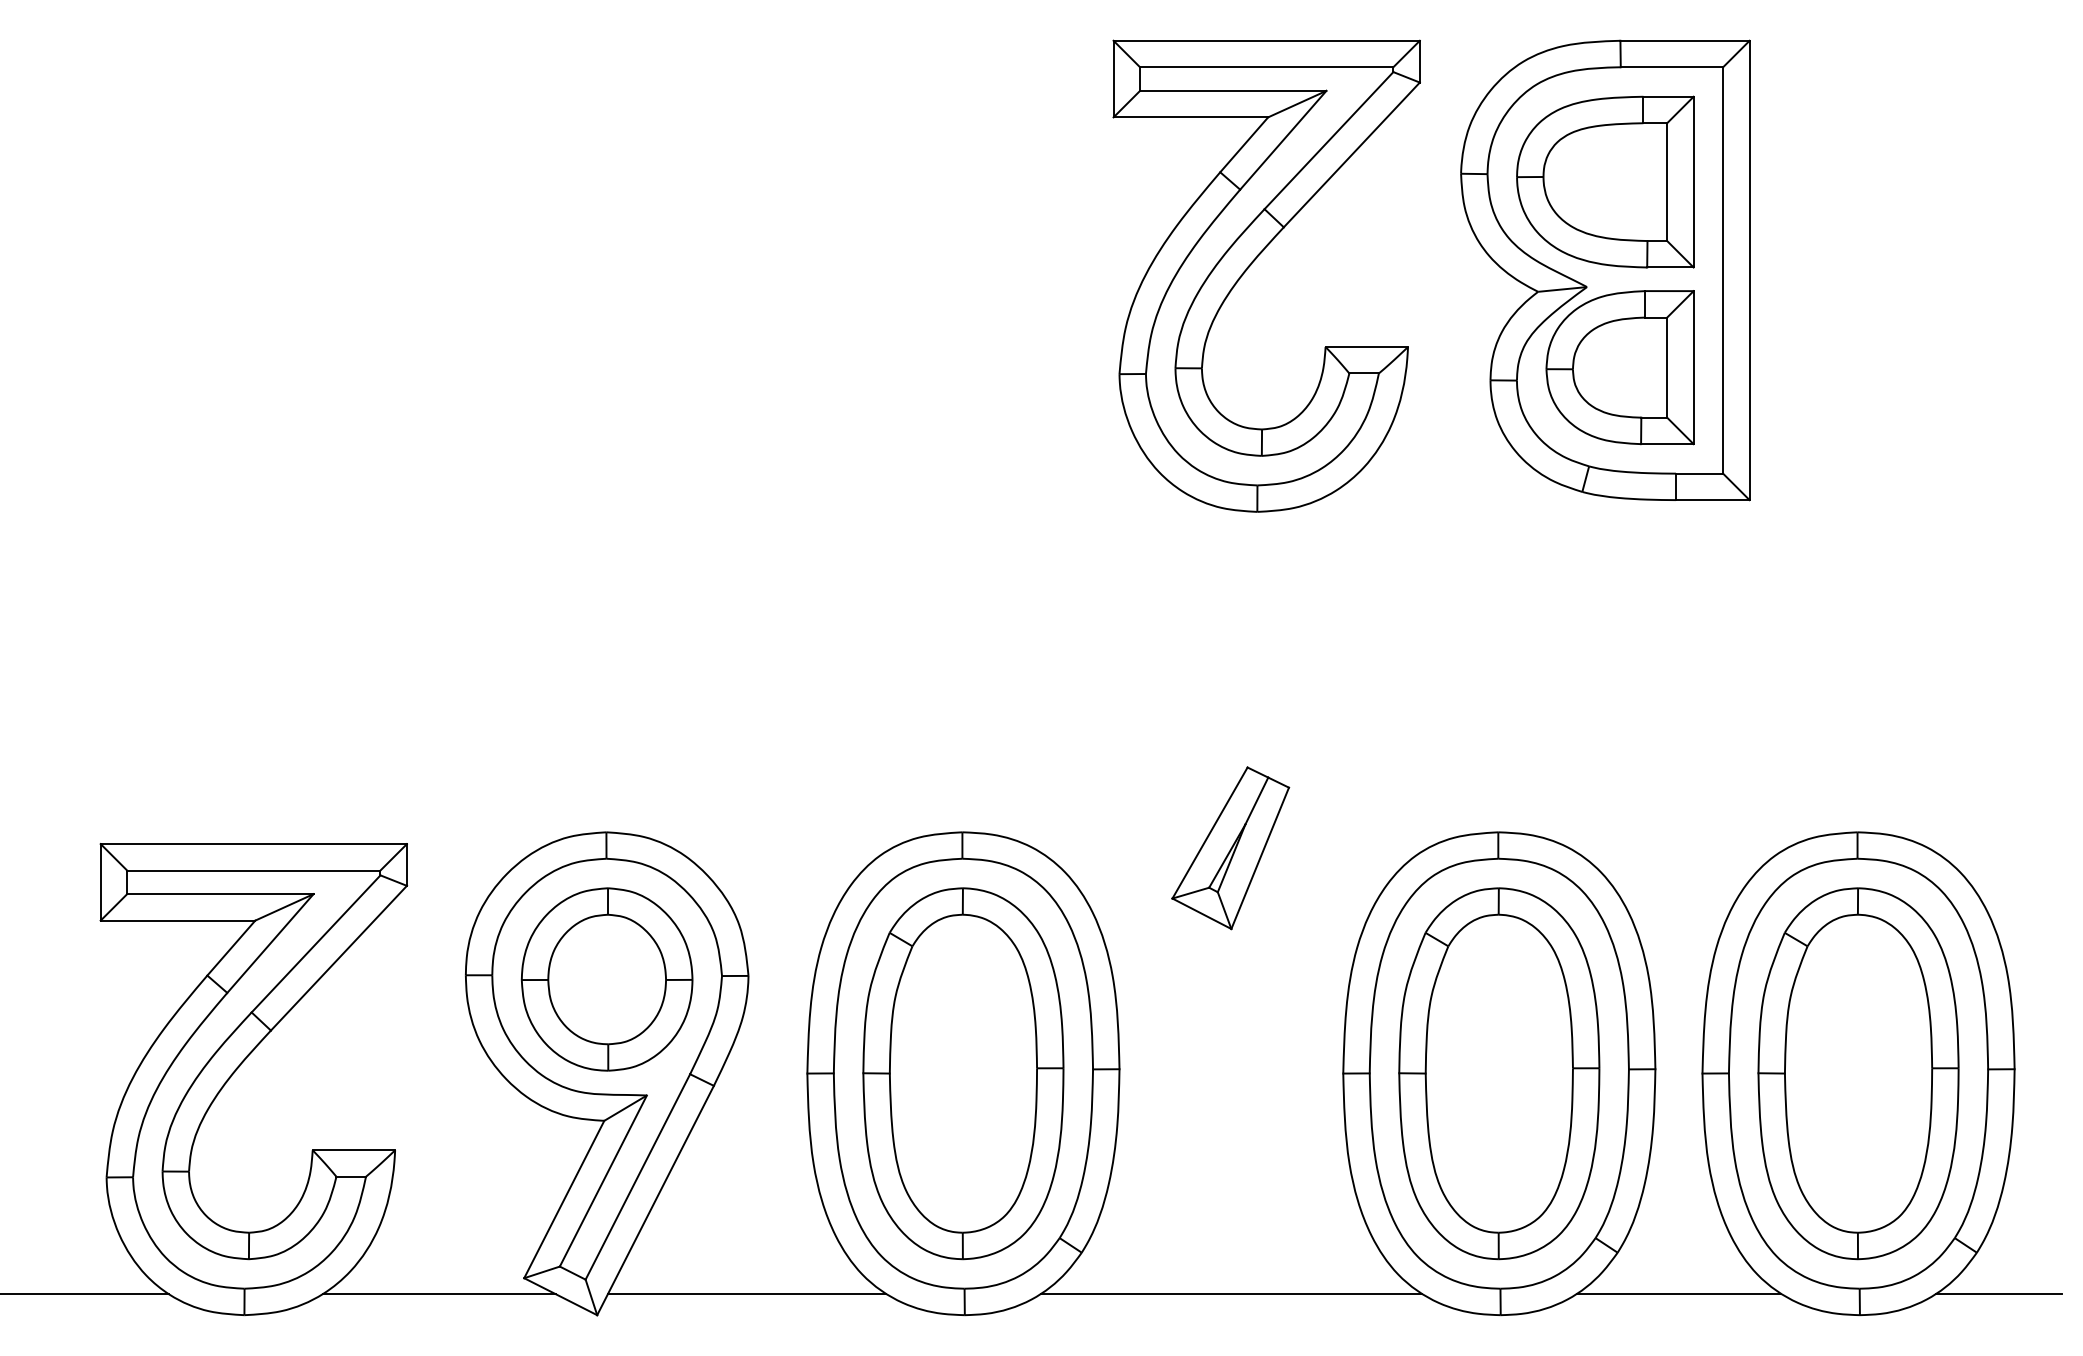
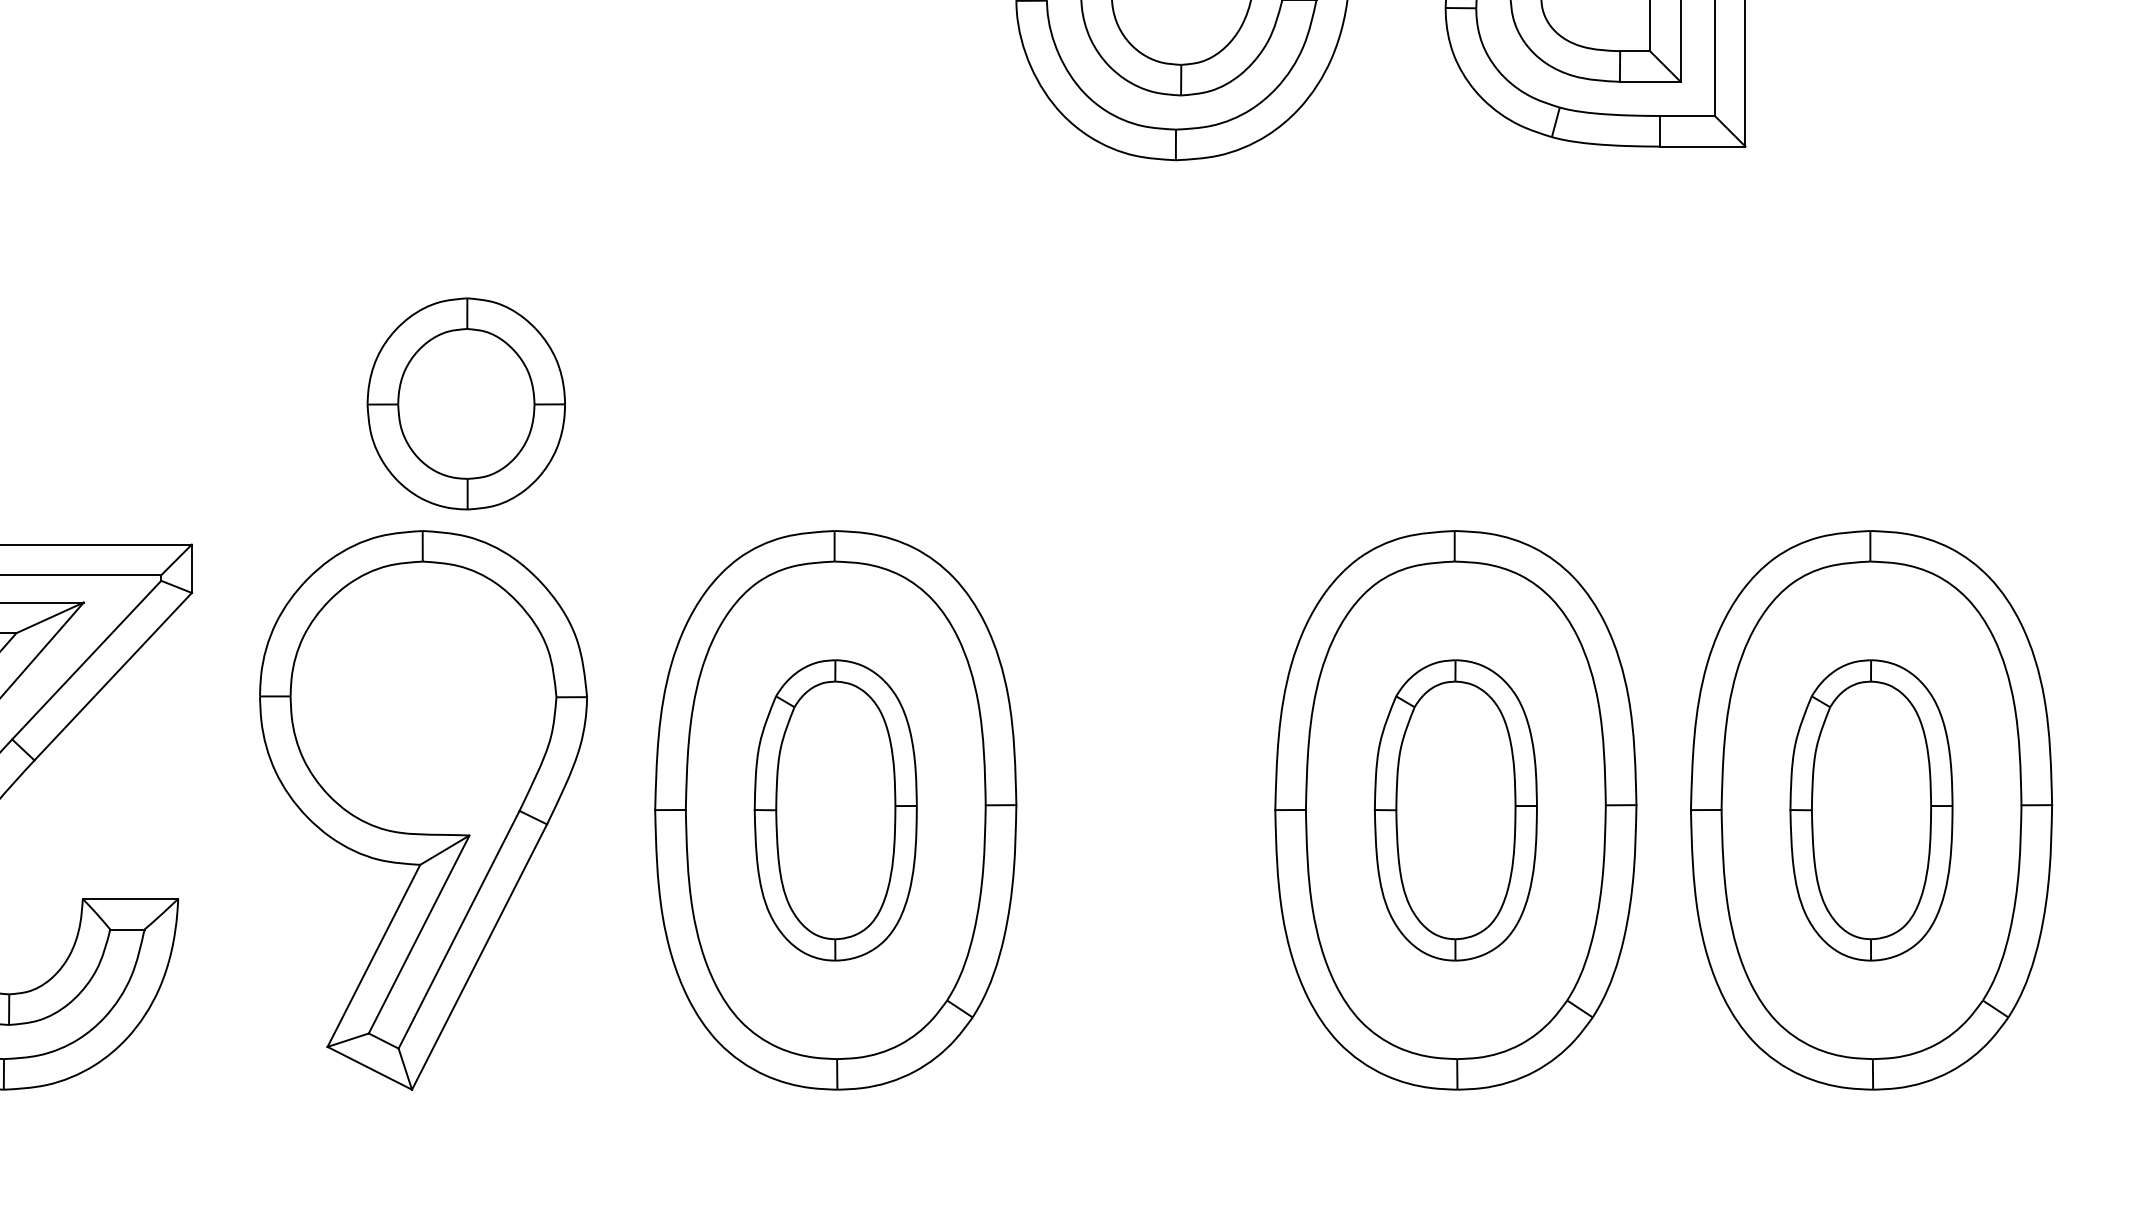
part: (1230, 848) -> (1144, 549), removed
part: (606, 979) -> (465, 403), moved
part: (963, 1073) -> (835, 810), size x0.7
part: (1499, 1073) -> (1456, 810), size x0.7
part: (1858, 1073) -> (1871, 810), size x0.7
line: (438, 1294) -> (228, 1065), removed
line: (746, 1294) -> (584, 1065), removed
line: (1231, 1294) -> (1145, 1065), removed
line: (1678, 1294) -> (1663, 1065), removed
line: (1998, 1294) -> (2033, 1065), removed

